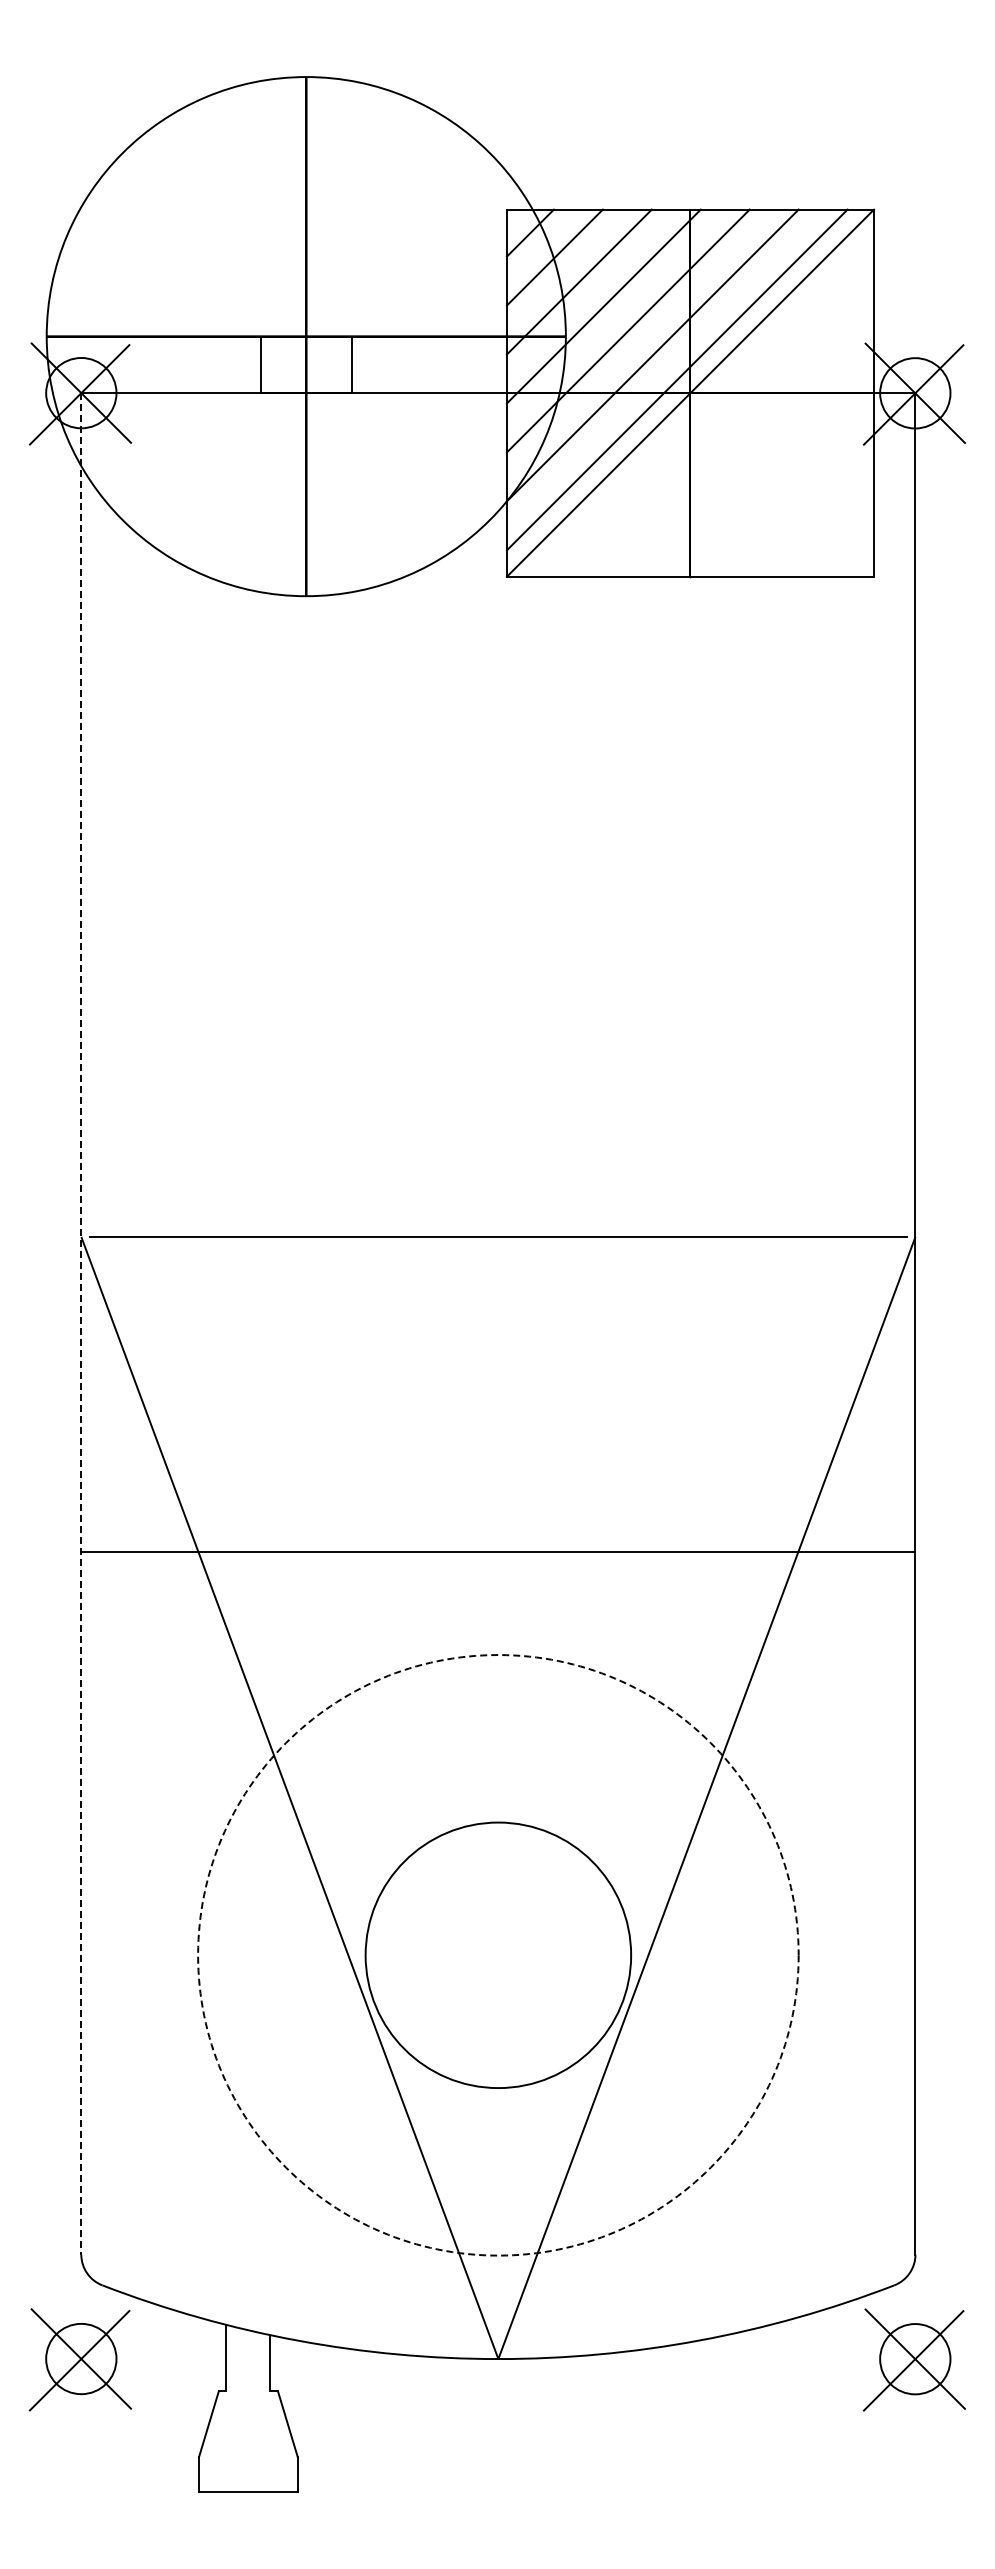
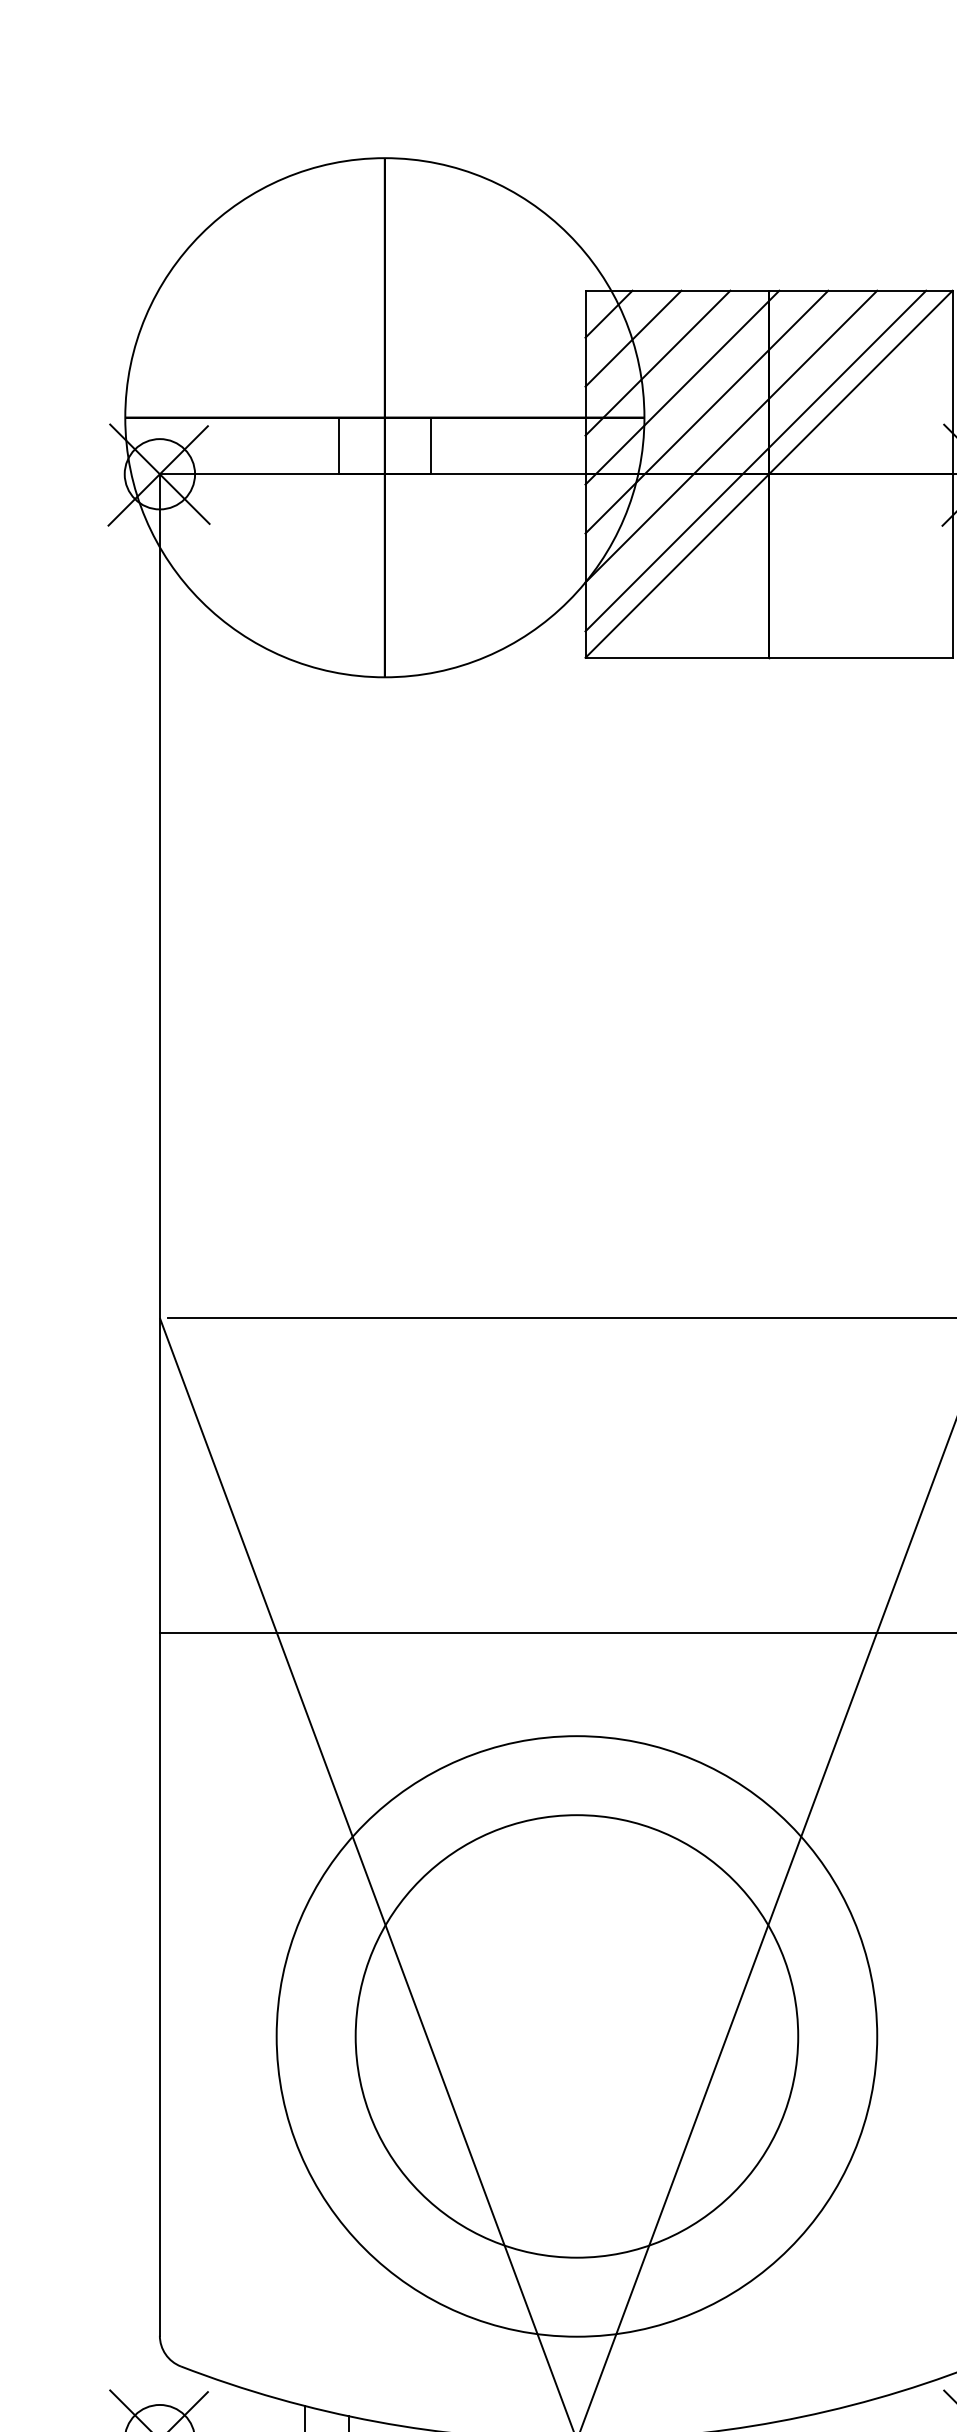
line: (81, 1323) -> (160, 1404), dashed -> solid
circle: (498, 1955) -> (577, 2036), dashed -> solid
circle: (498, 1955) -> (577, 2036), size x1.67

